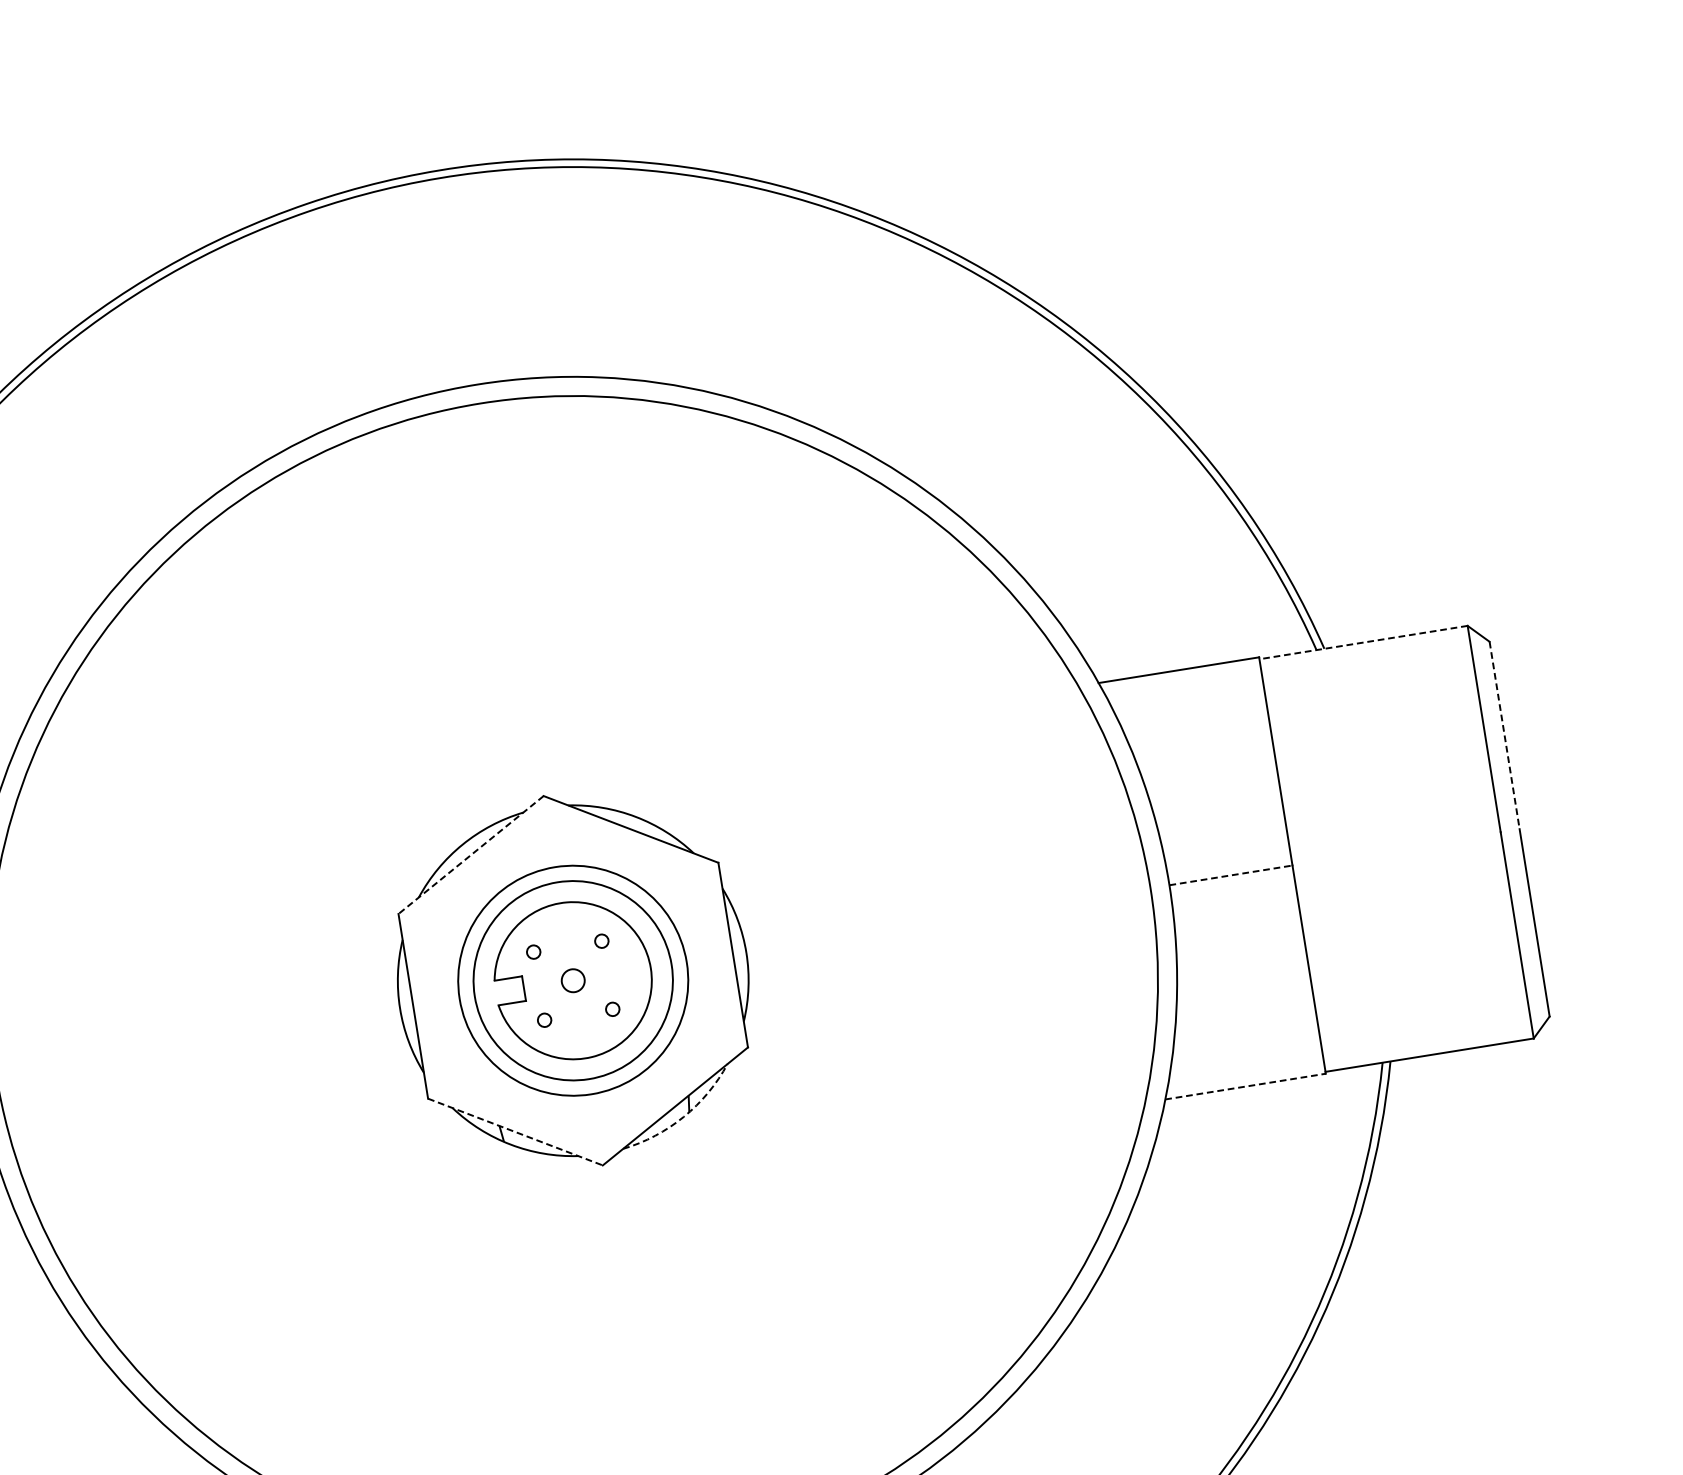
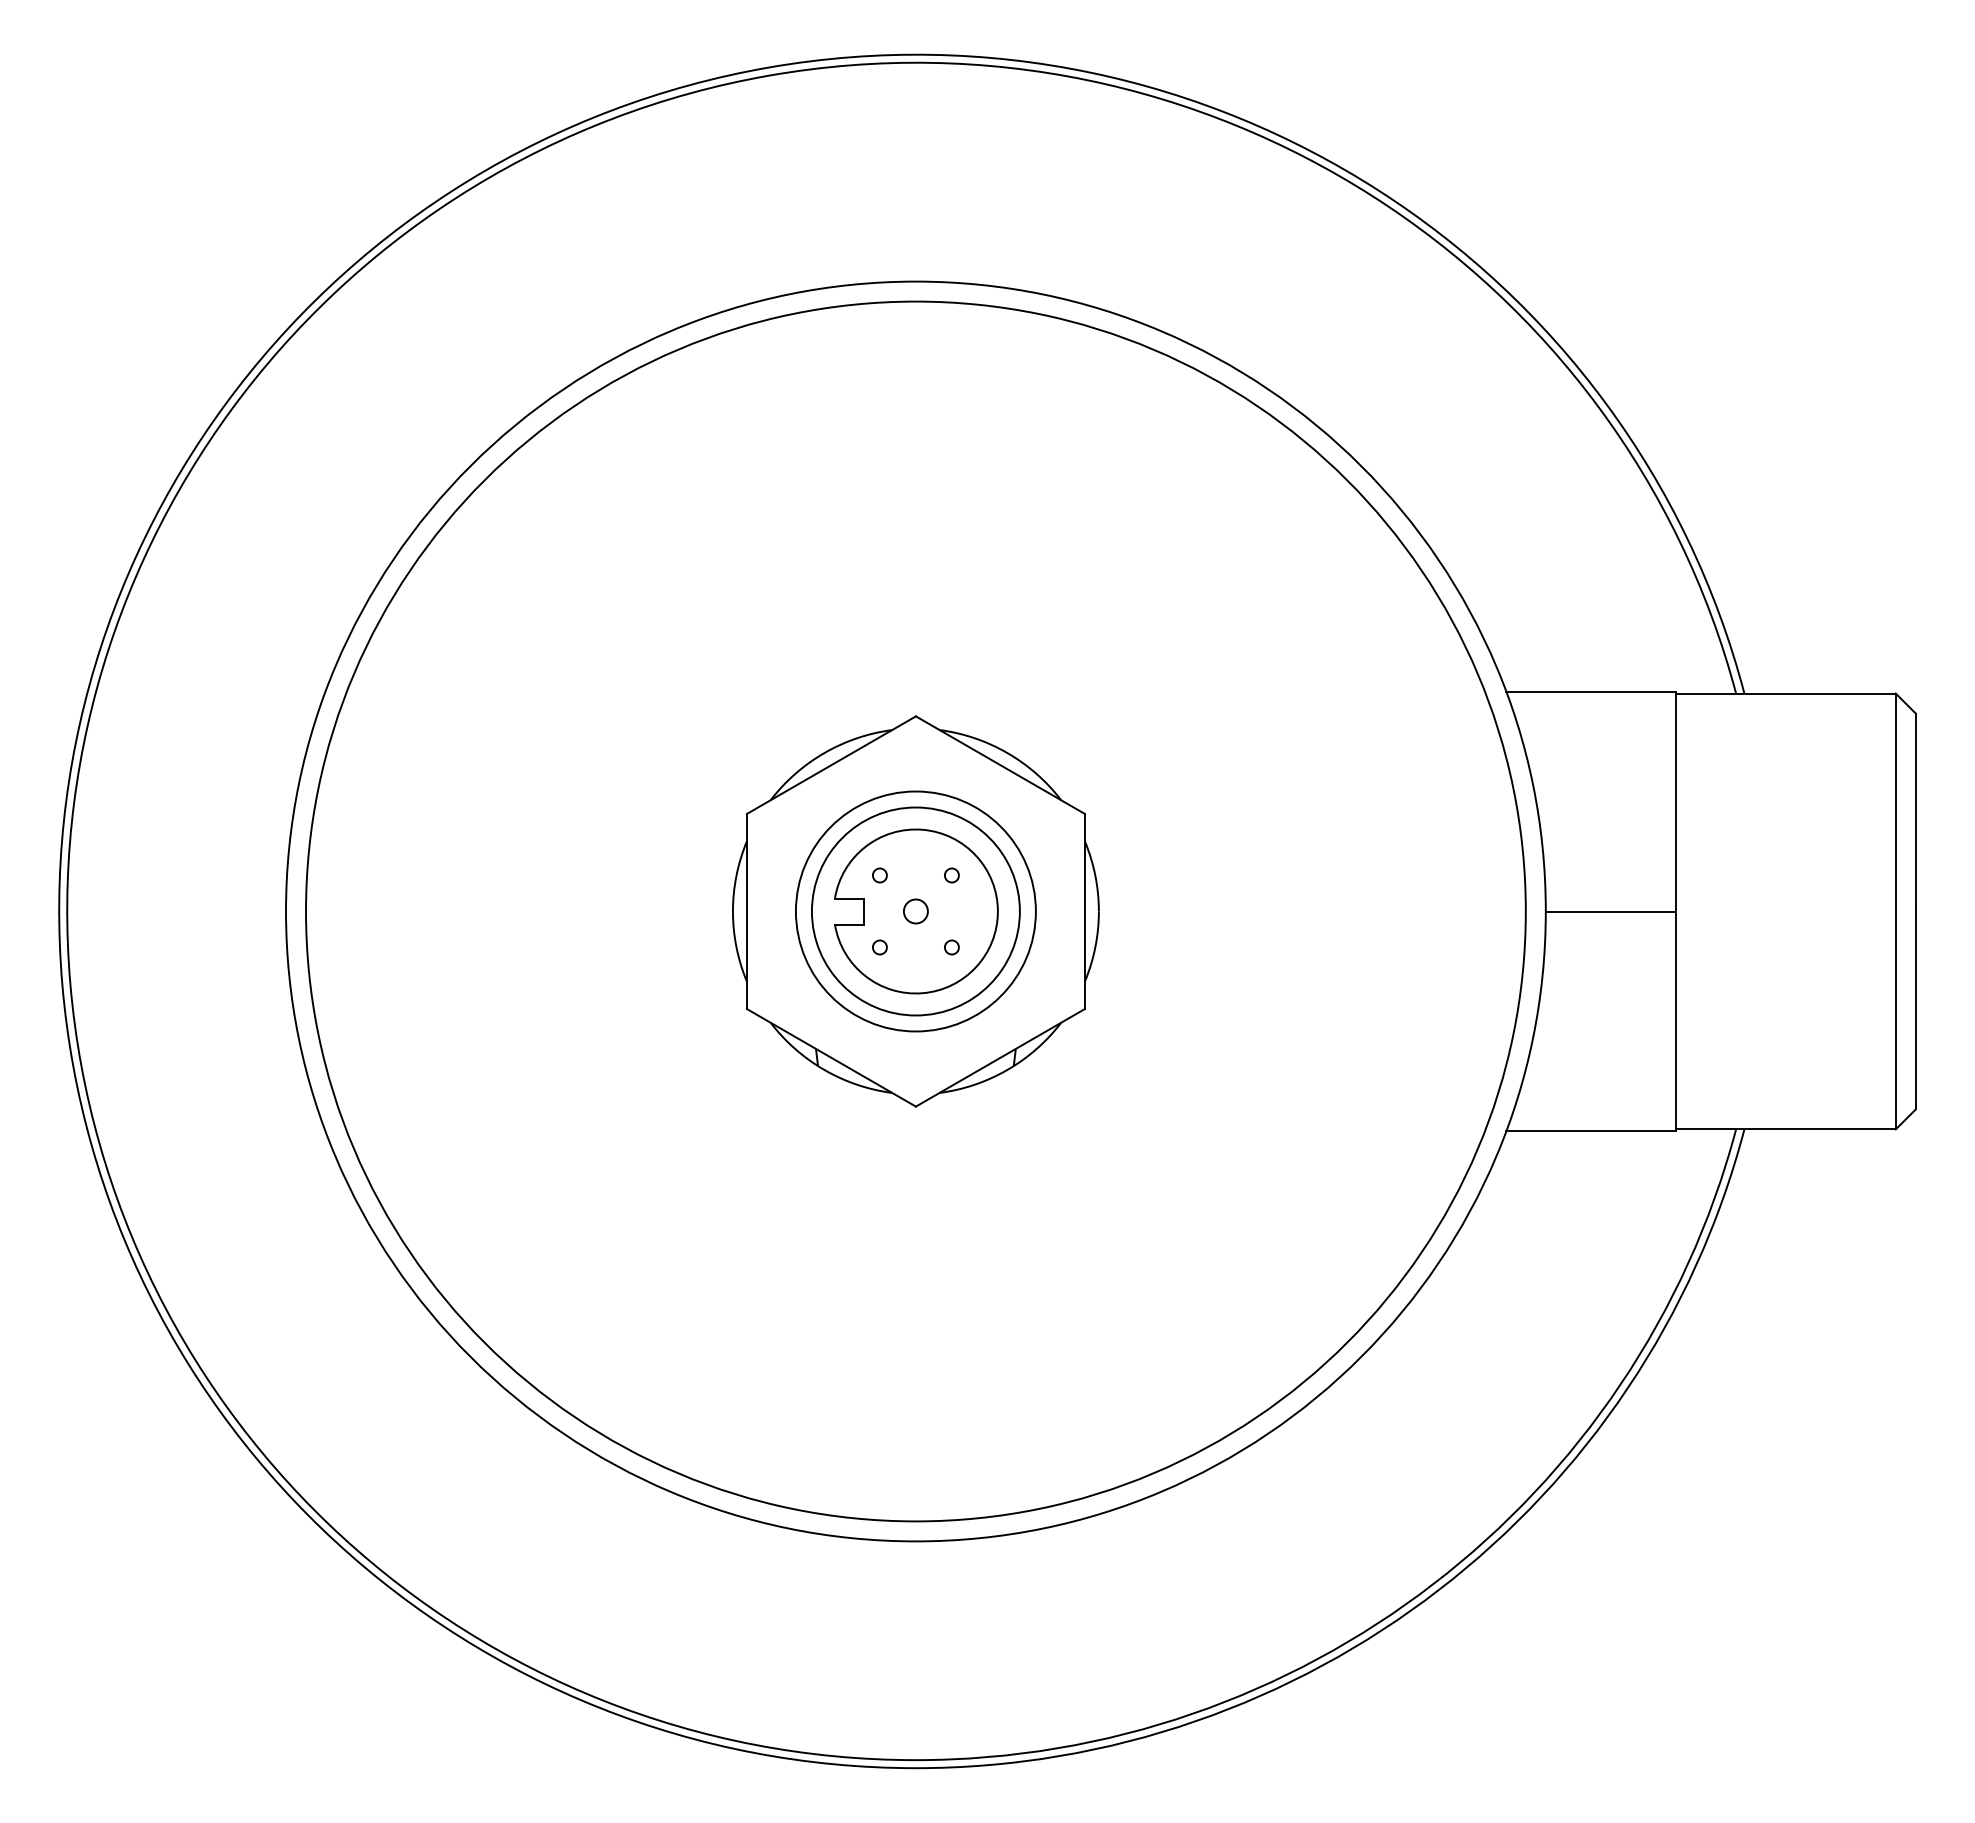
line: (1363, 642) -> (1785, 693), dashed -> solid
line: (1504, 735) -> (1915, 812), dashed -> solid
line: (471, 855) -> (831, 765), dashed -> solid
line: (1230, 875) -> (1610, 911), dashed -> solid
line: (1245, 1086) -> (1590, 1131), dashed -> solid
arc: (683, 1116) -> (1007, 1069), dashed -> solid
line: (515, 1131) -> (831, 1057), dashed -> solid

